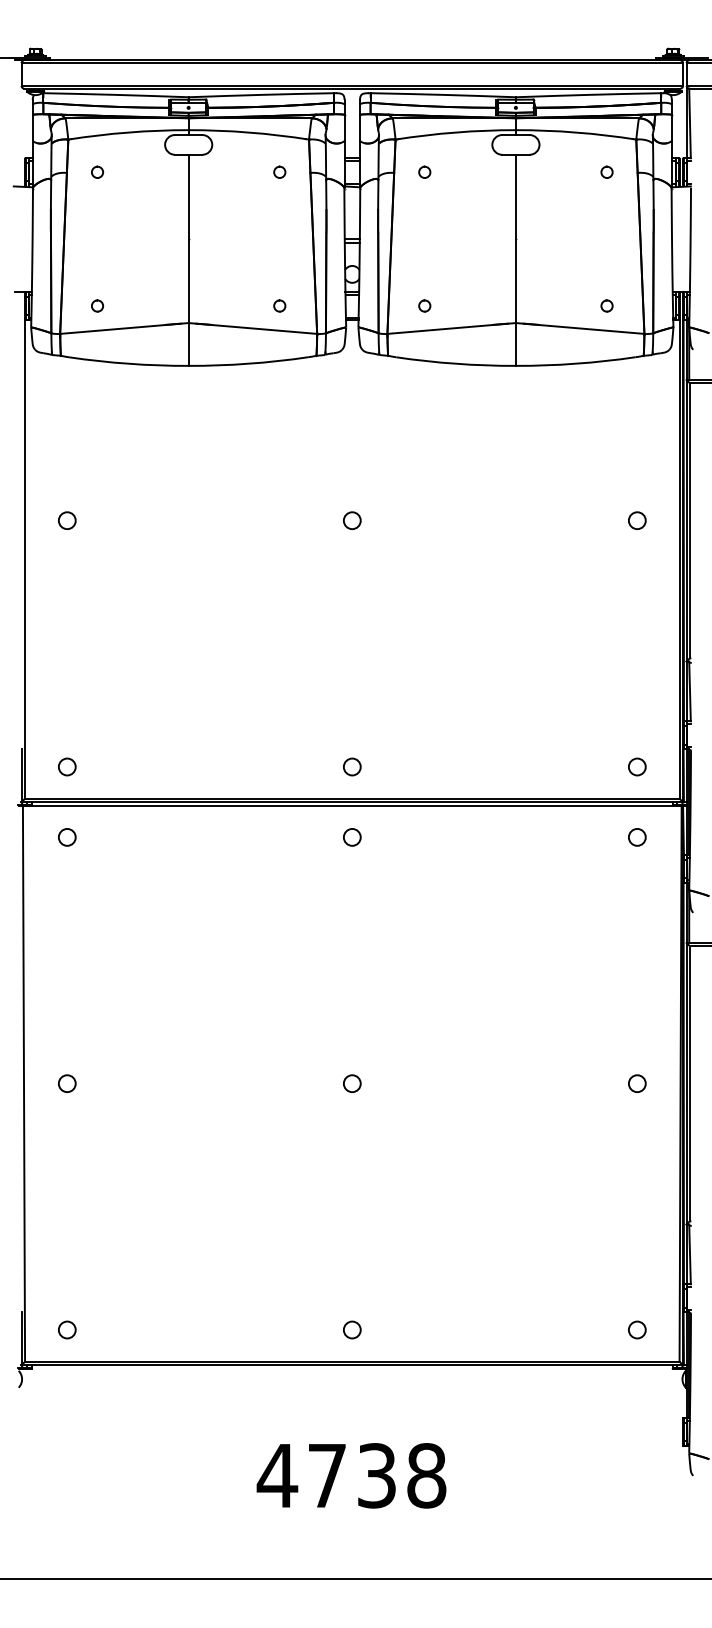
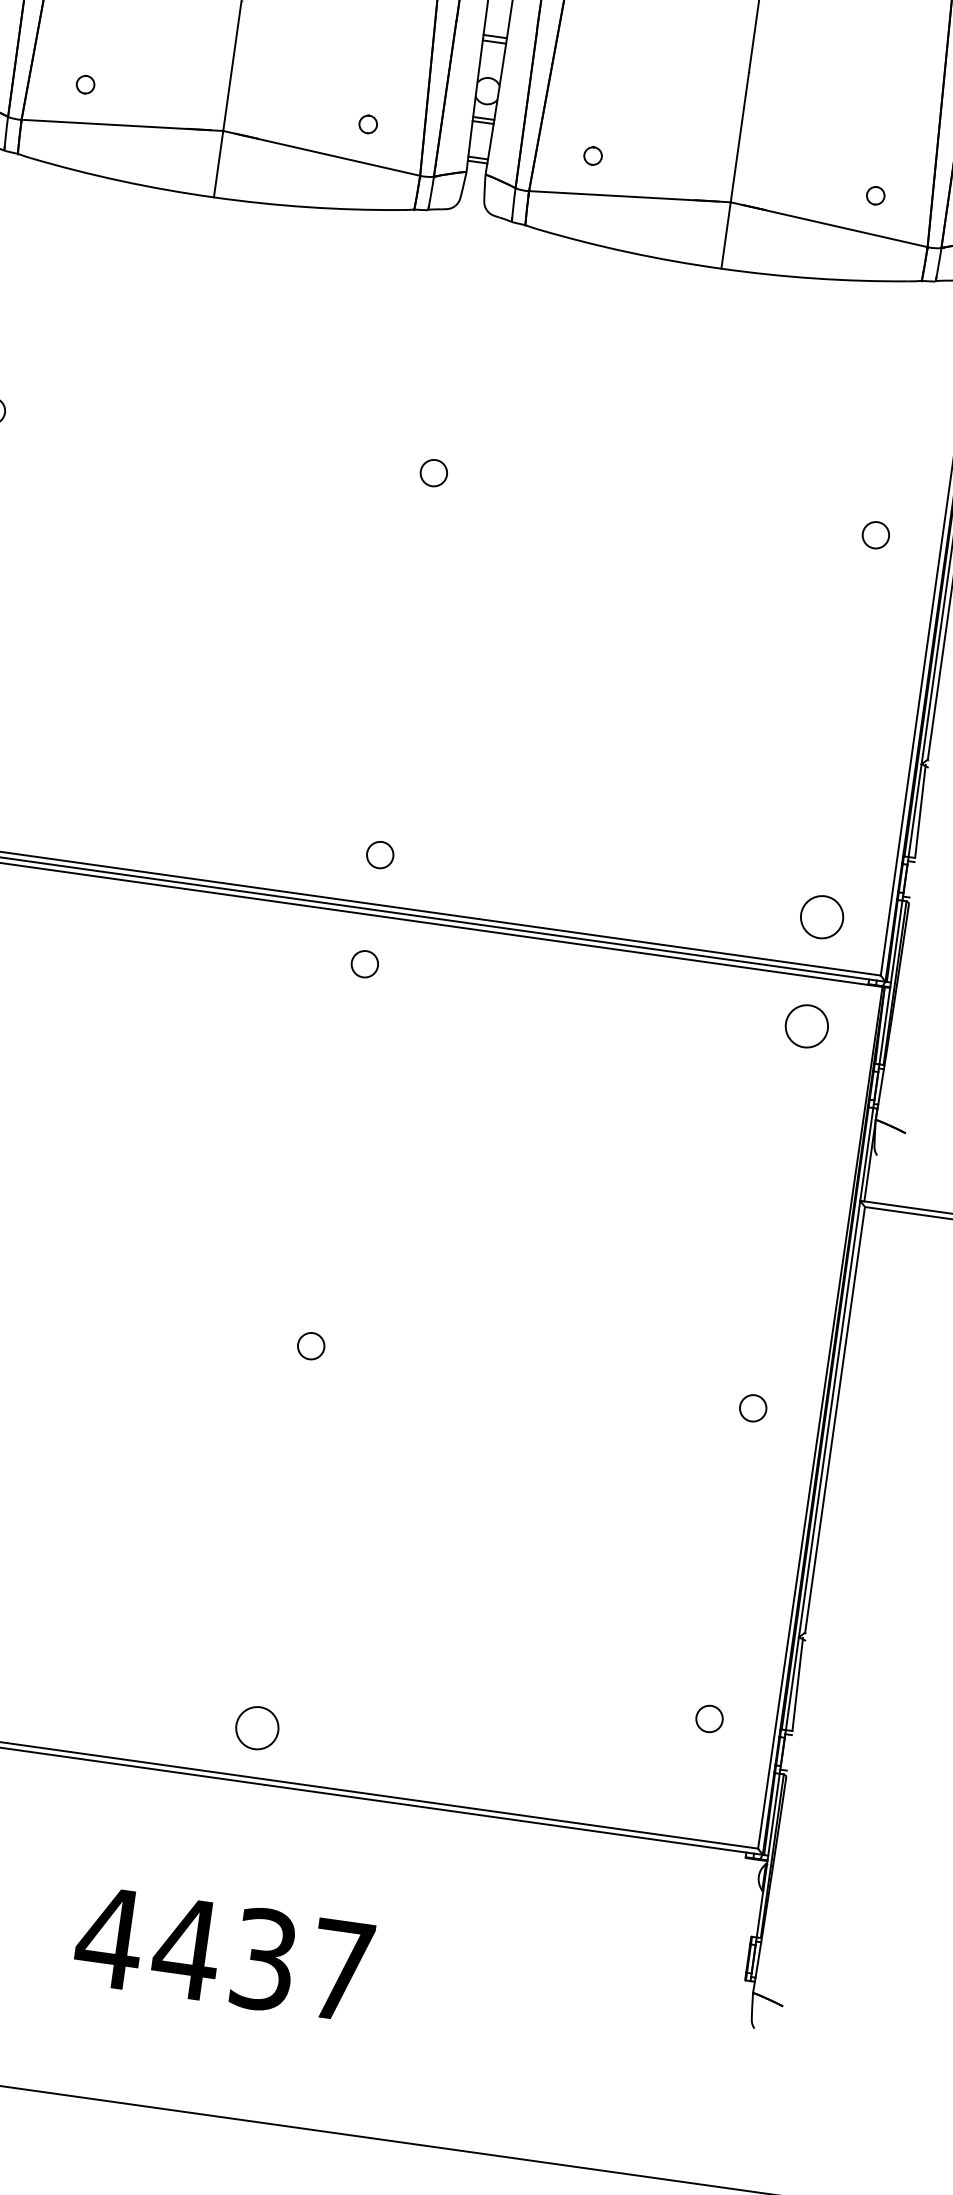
circle: (637, 766) -> (822, 916), size x1.6
circle: (636, 836) -> (805, 1024), size x1.6
circle: (352, 1329) -> (257, 1727), size x1.6
circle: (637, 1329) -> (709, 1718), moved
text: (376, 1475) -> (263, 1959), 4738 -> 4437

